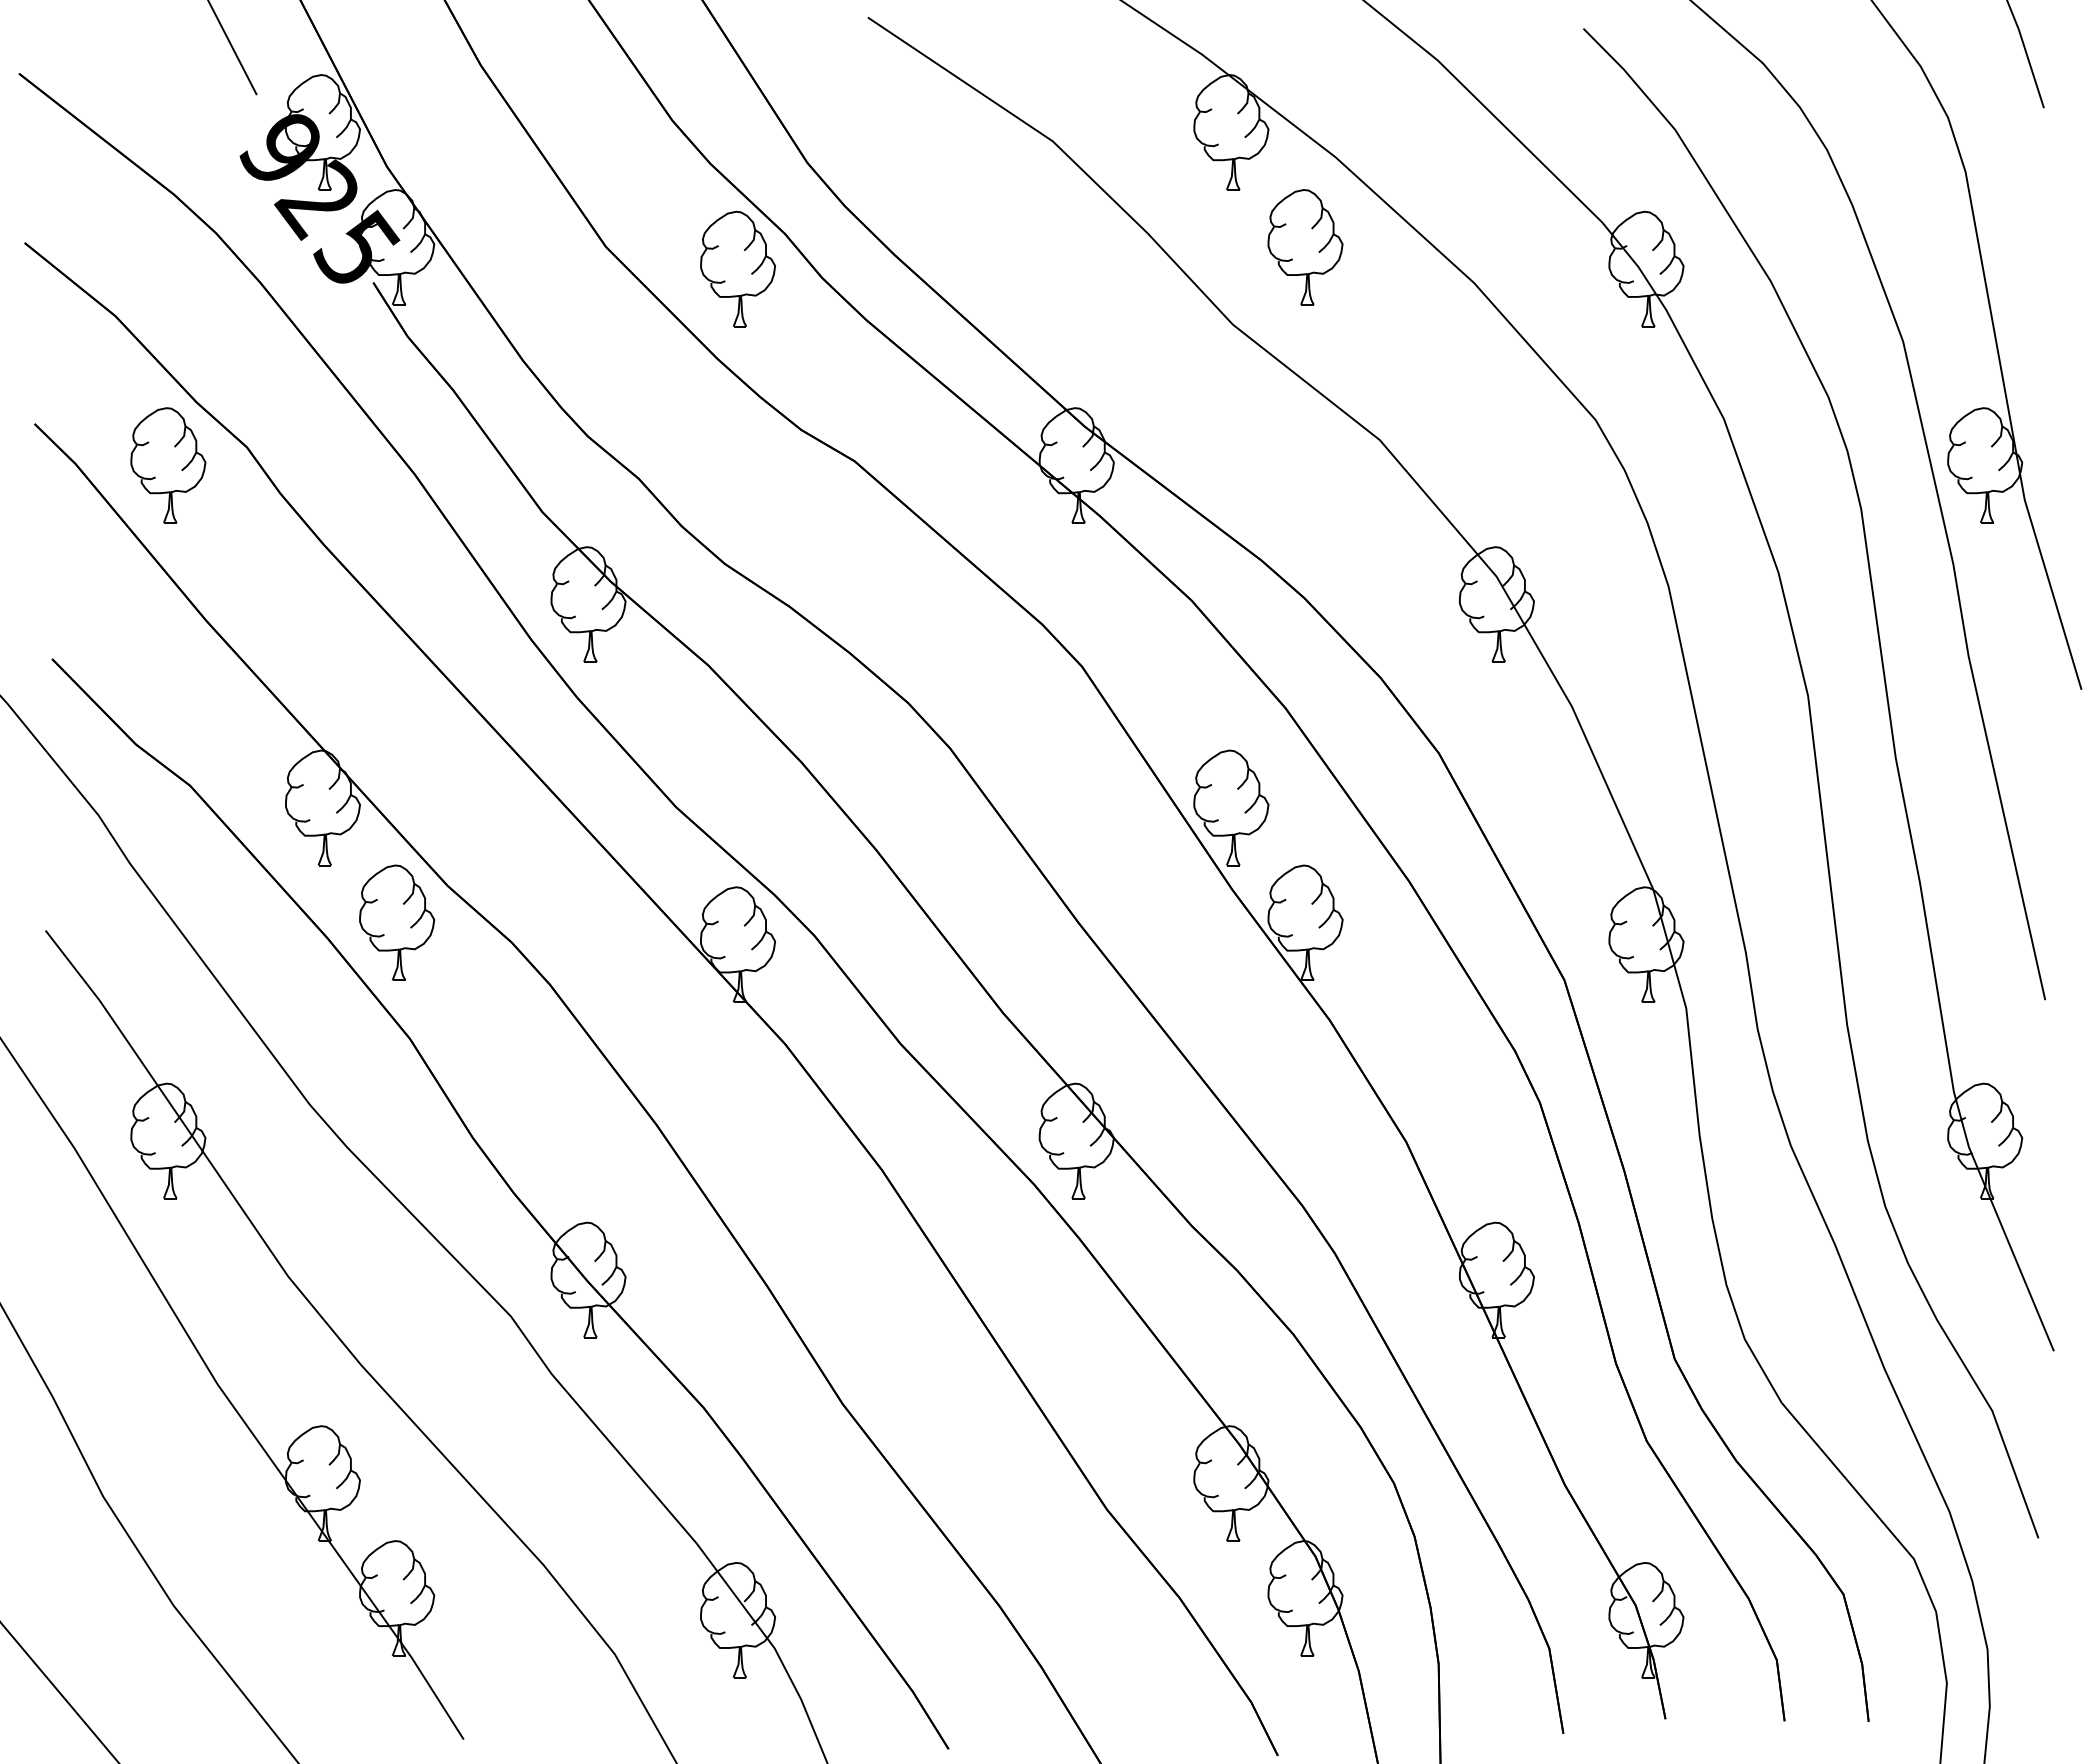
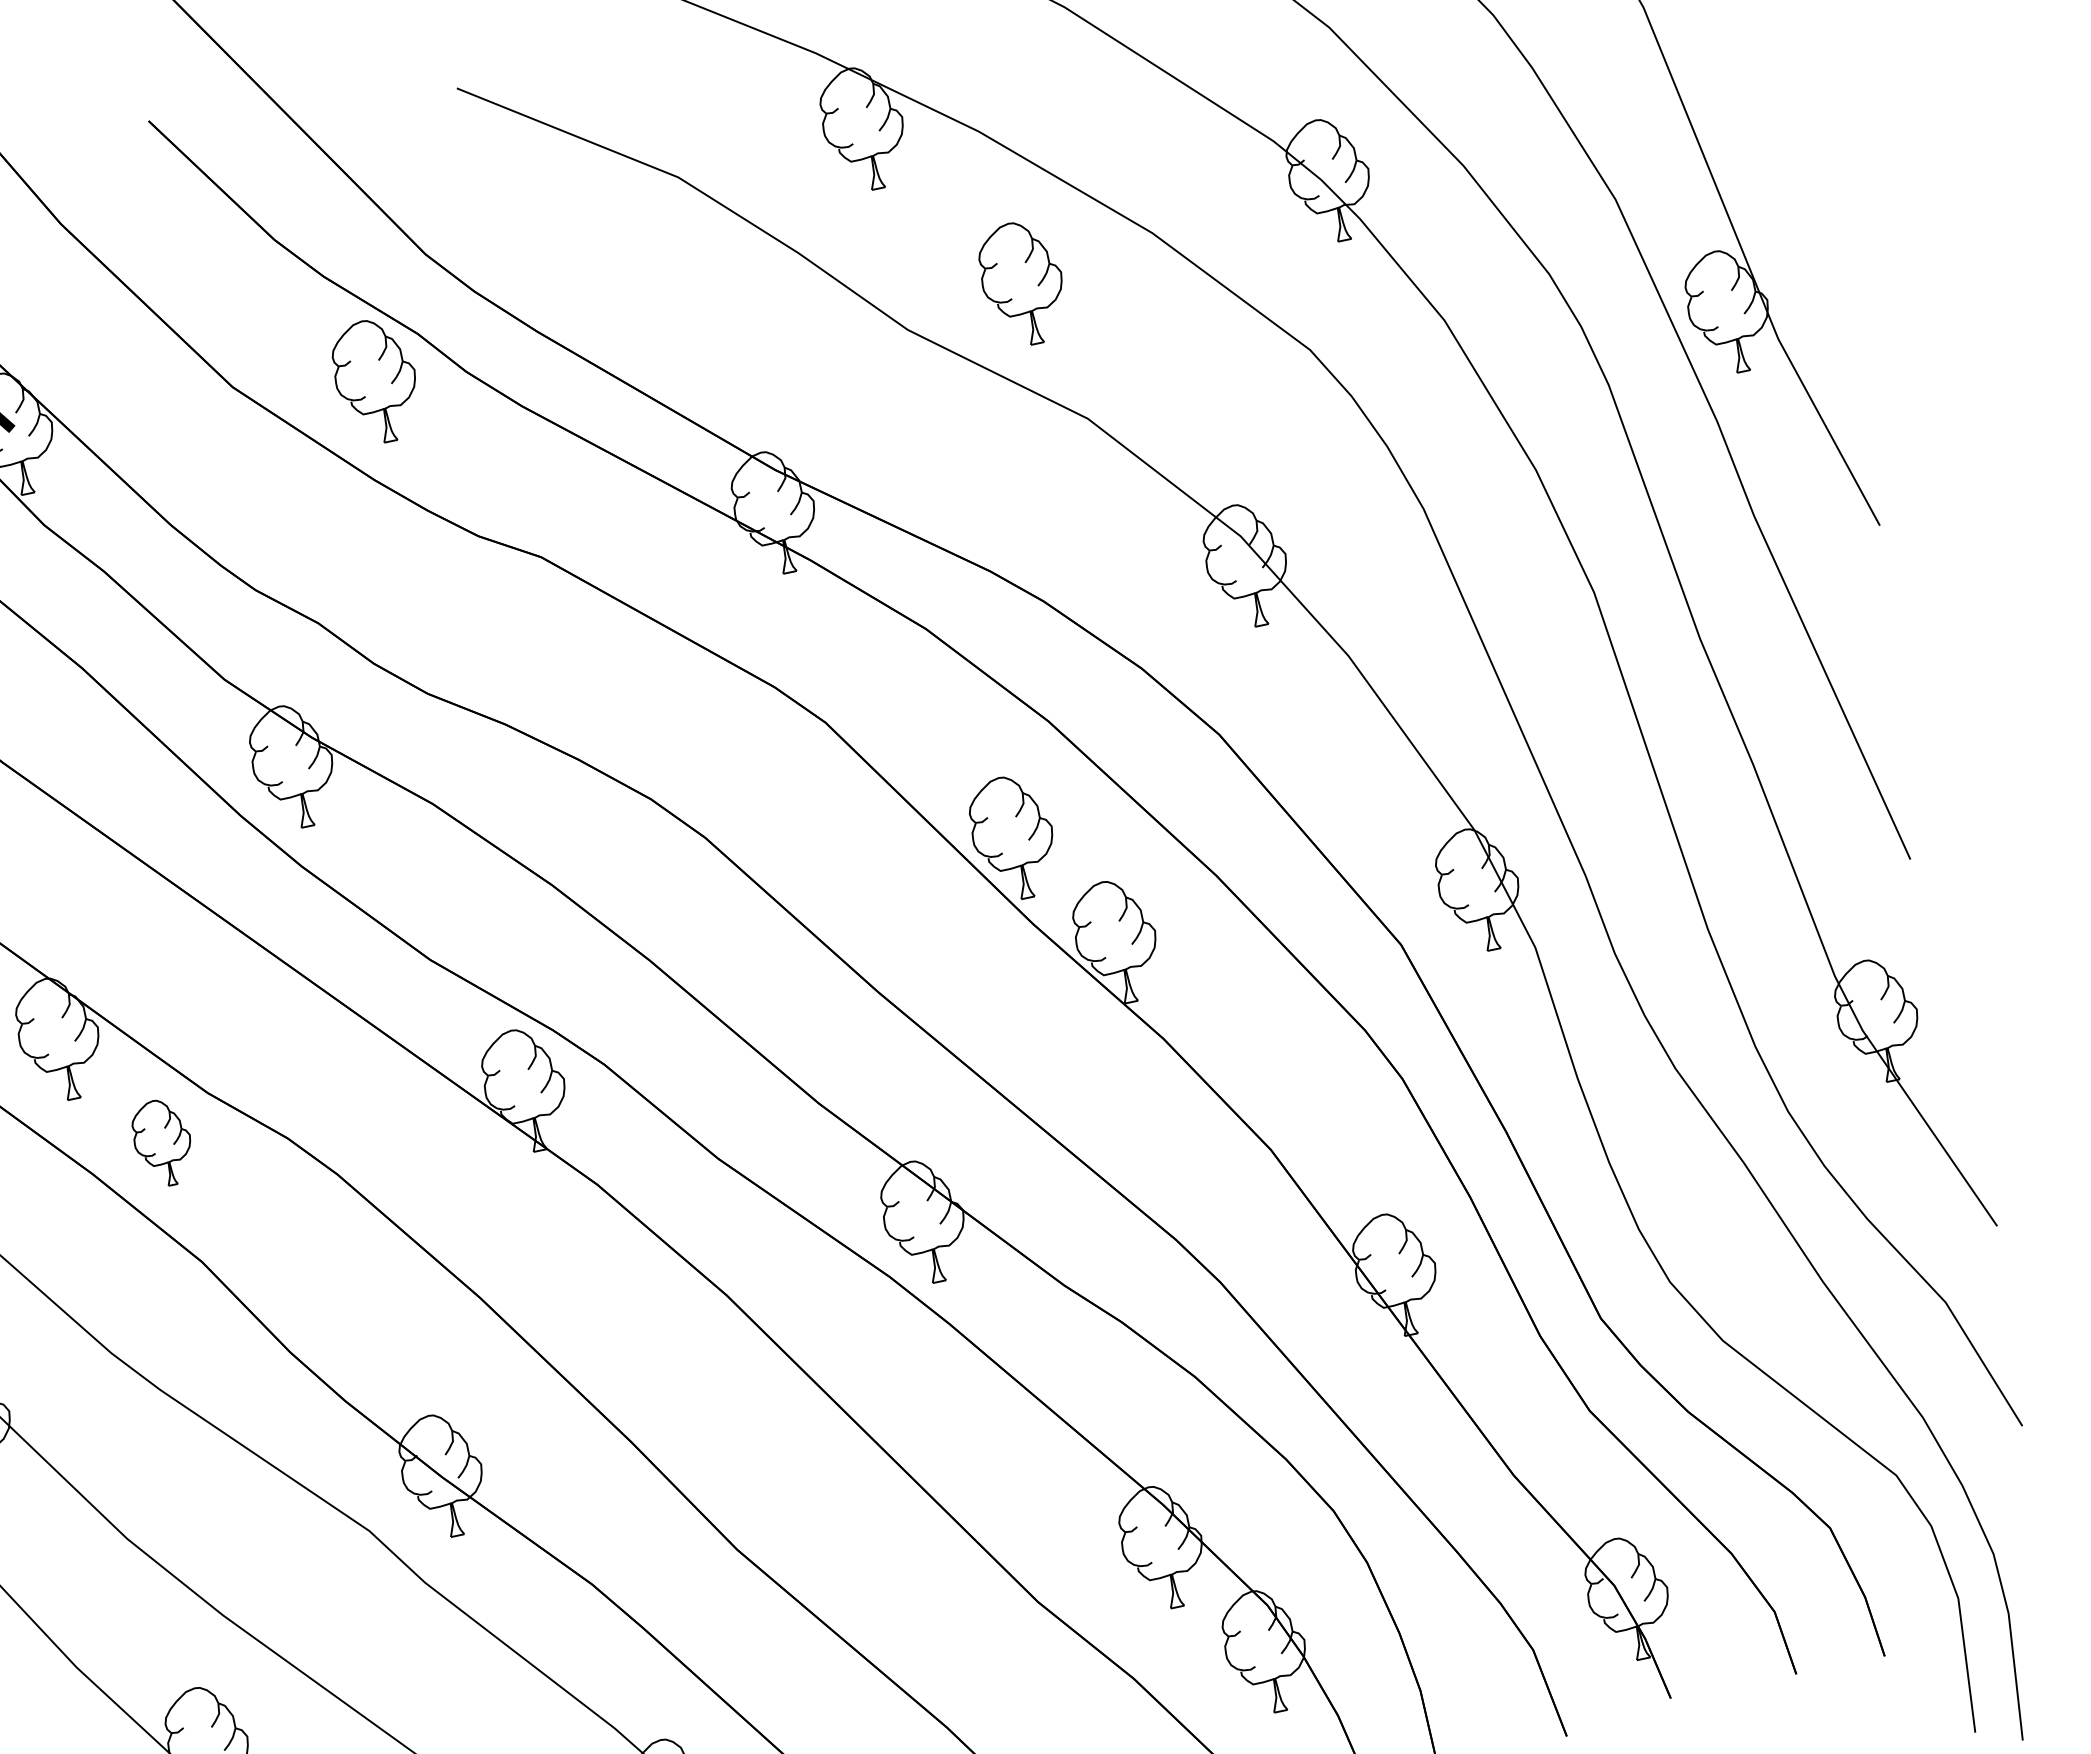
part: (1305, 247) -> (1022, 283), moved
part: (397, 922) -> (163, 1142), size x0.7

